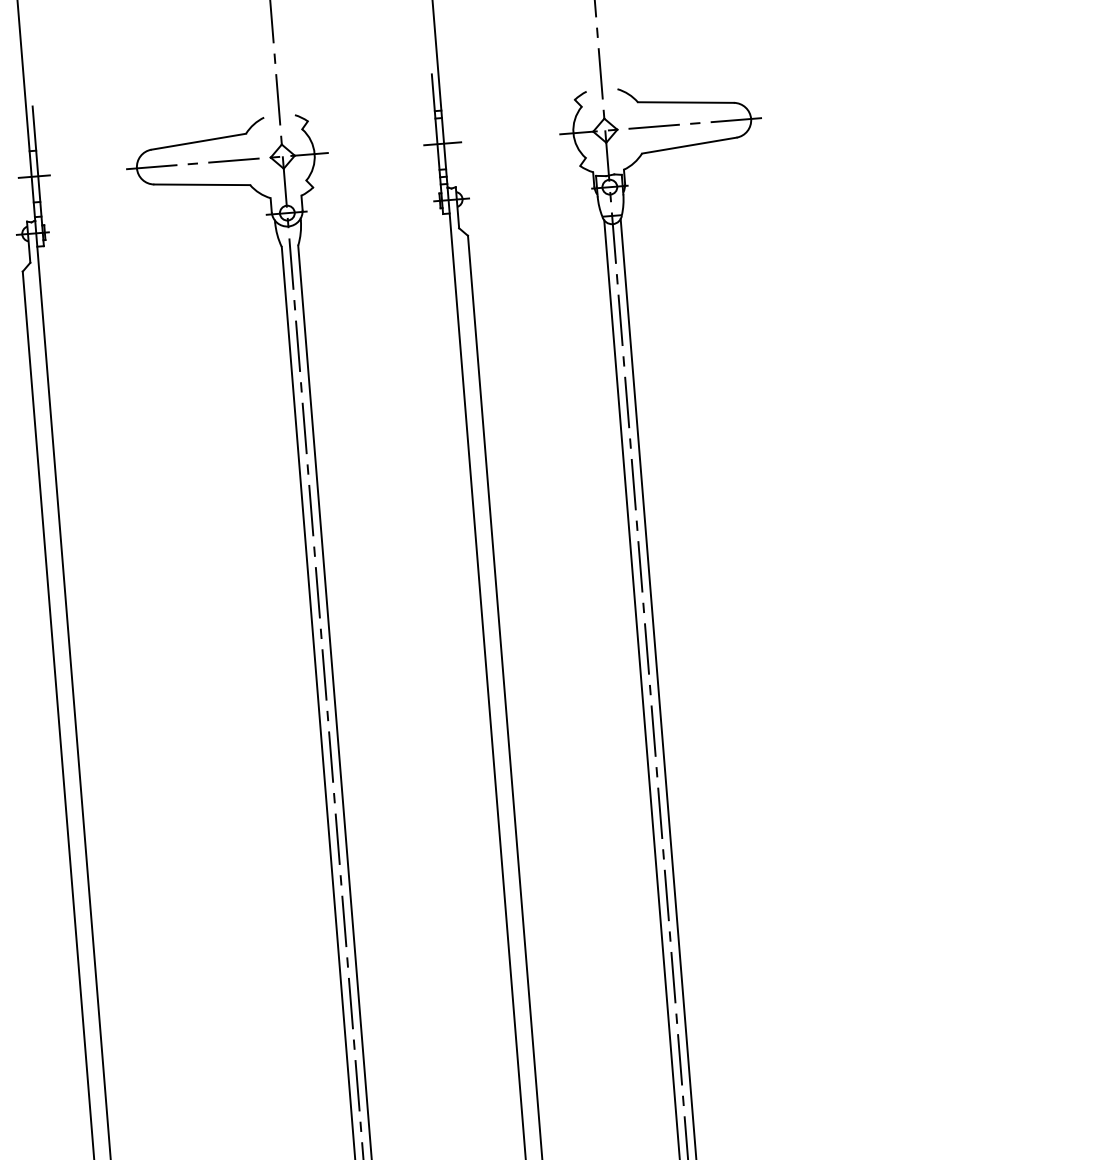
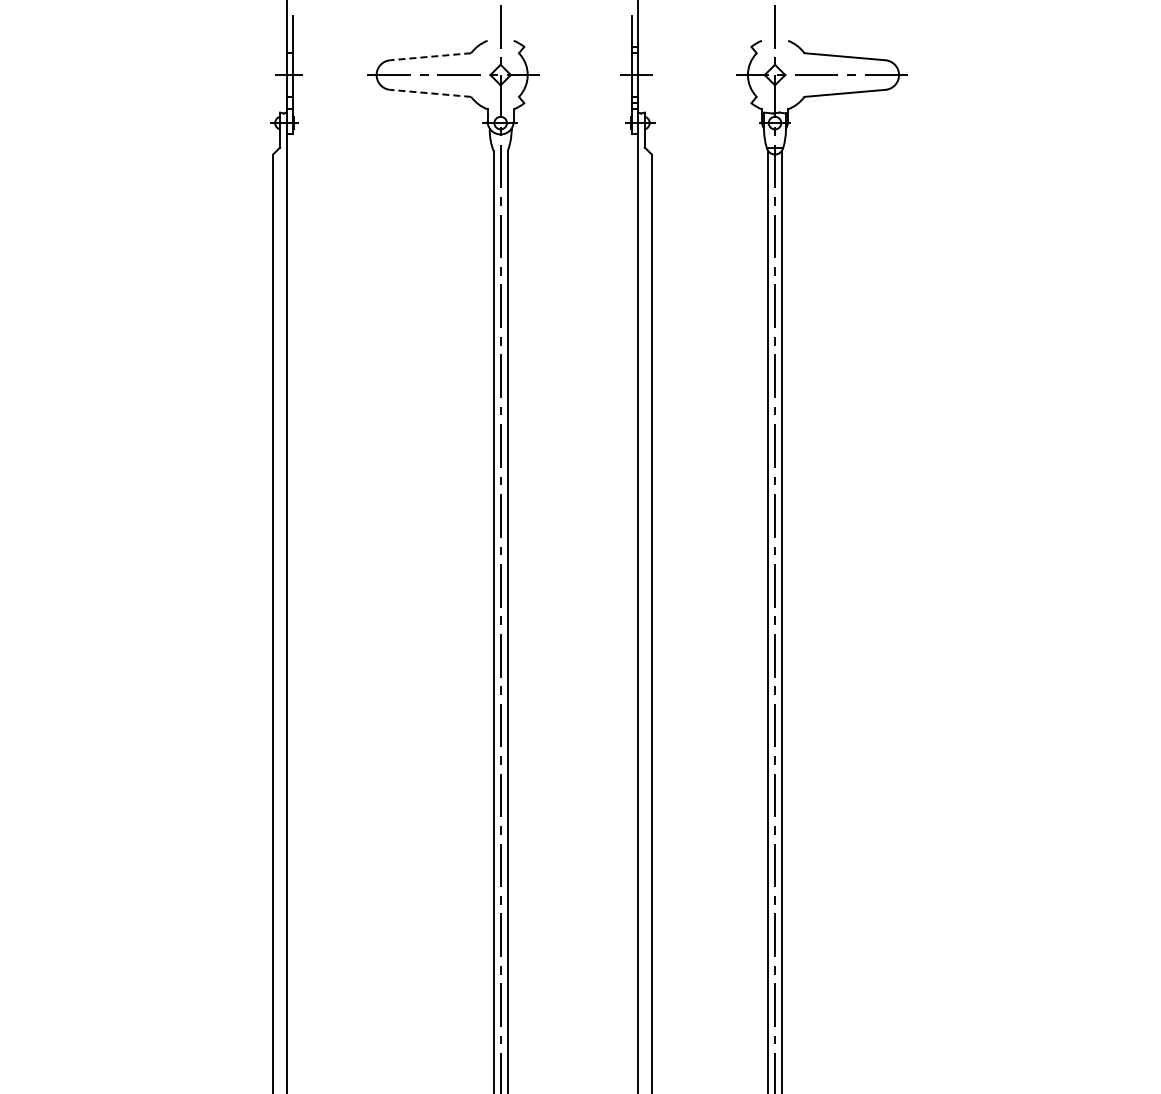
line: (198, 141) -> (430, 56), solid -> dashed
line: (202, 184) -> (430, 93), solid -> dashed

